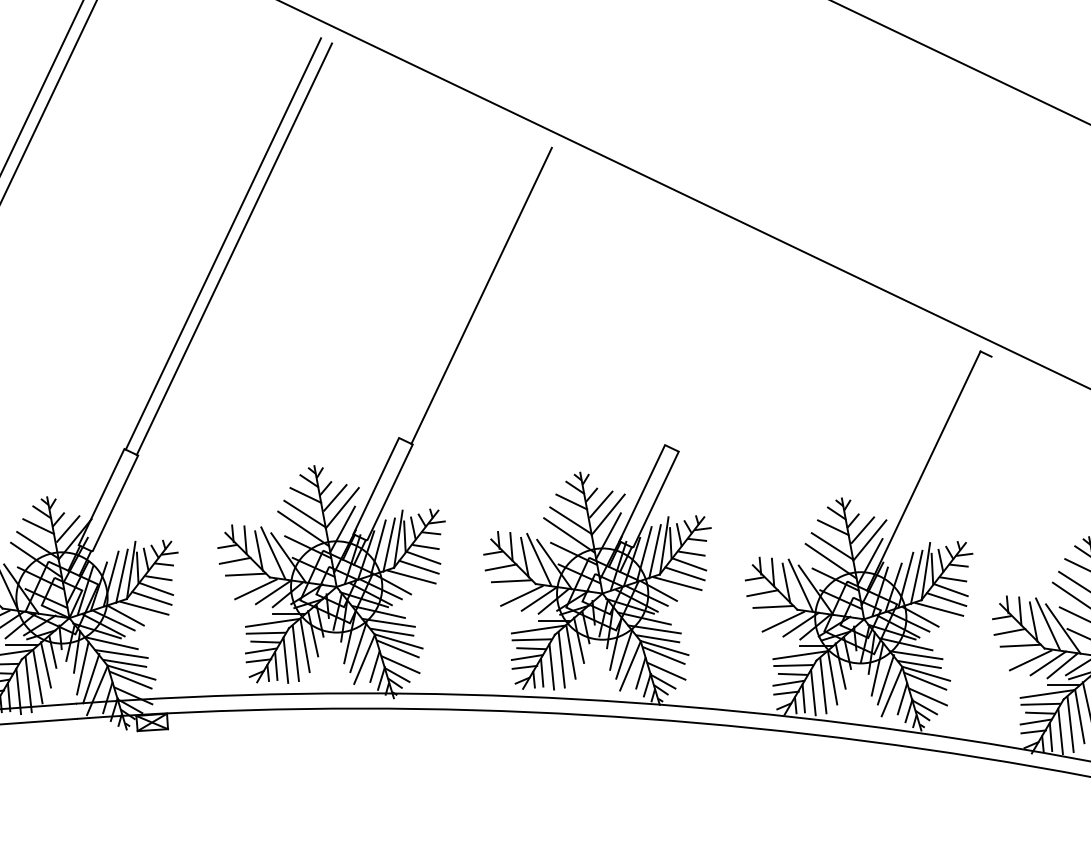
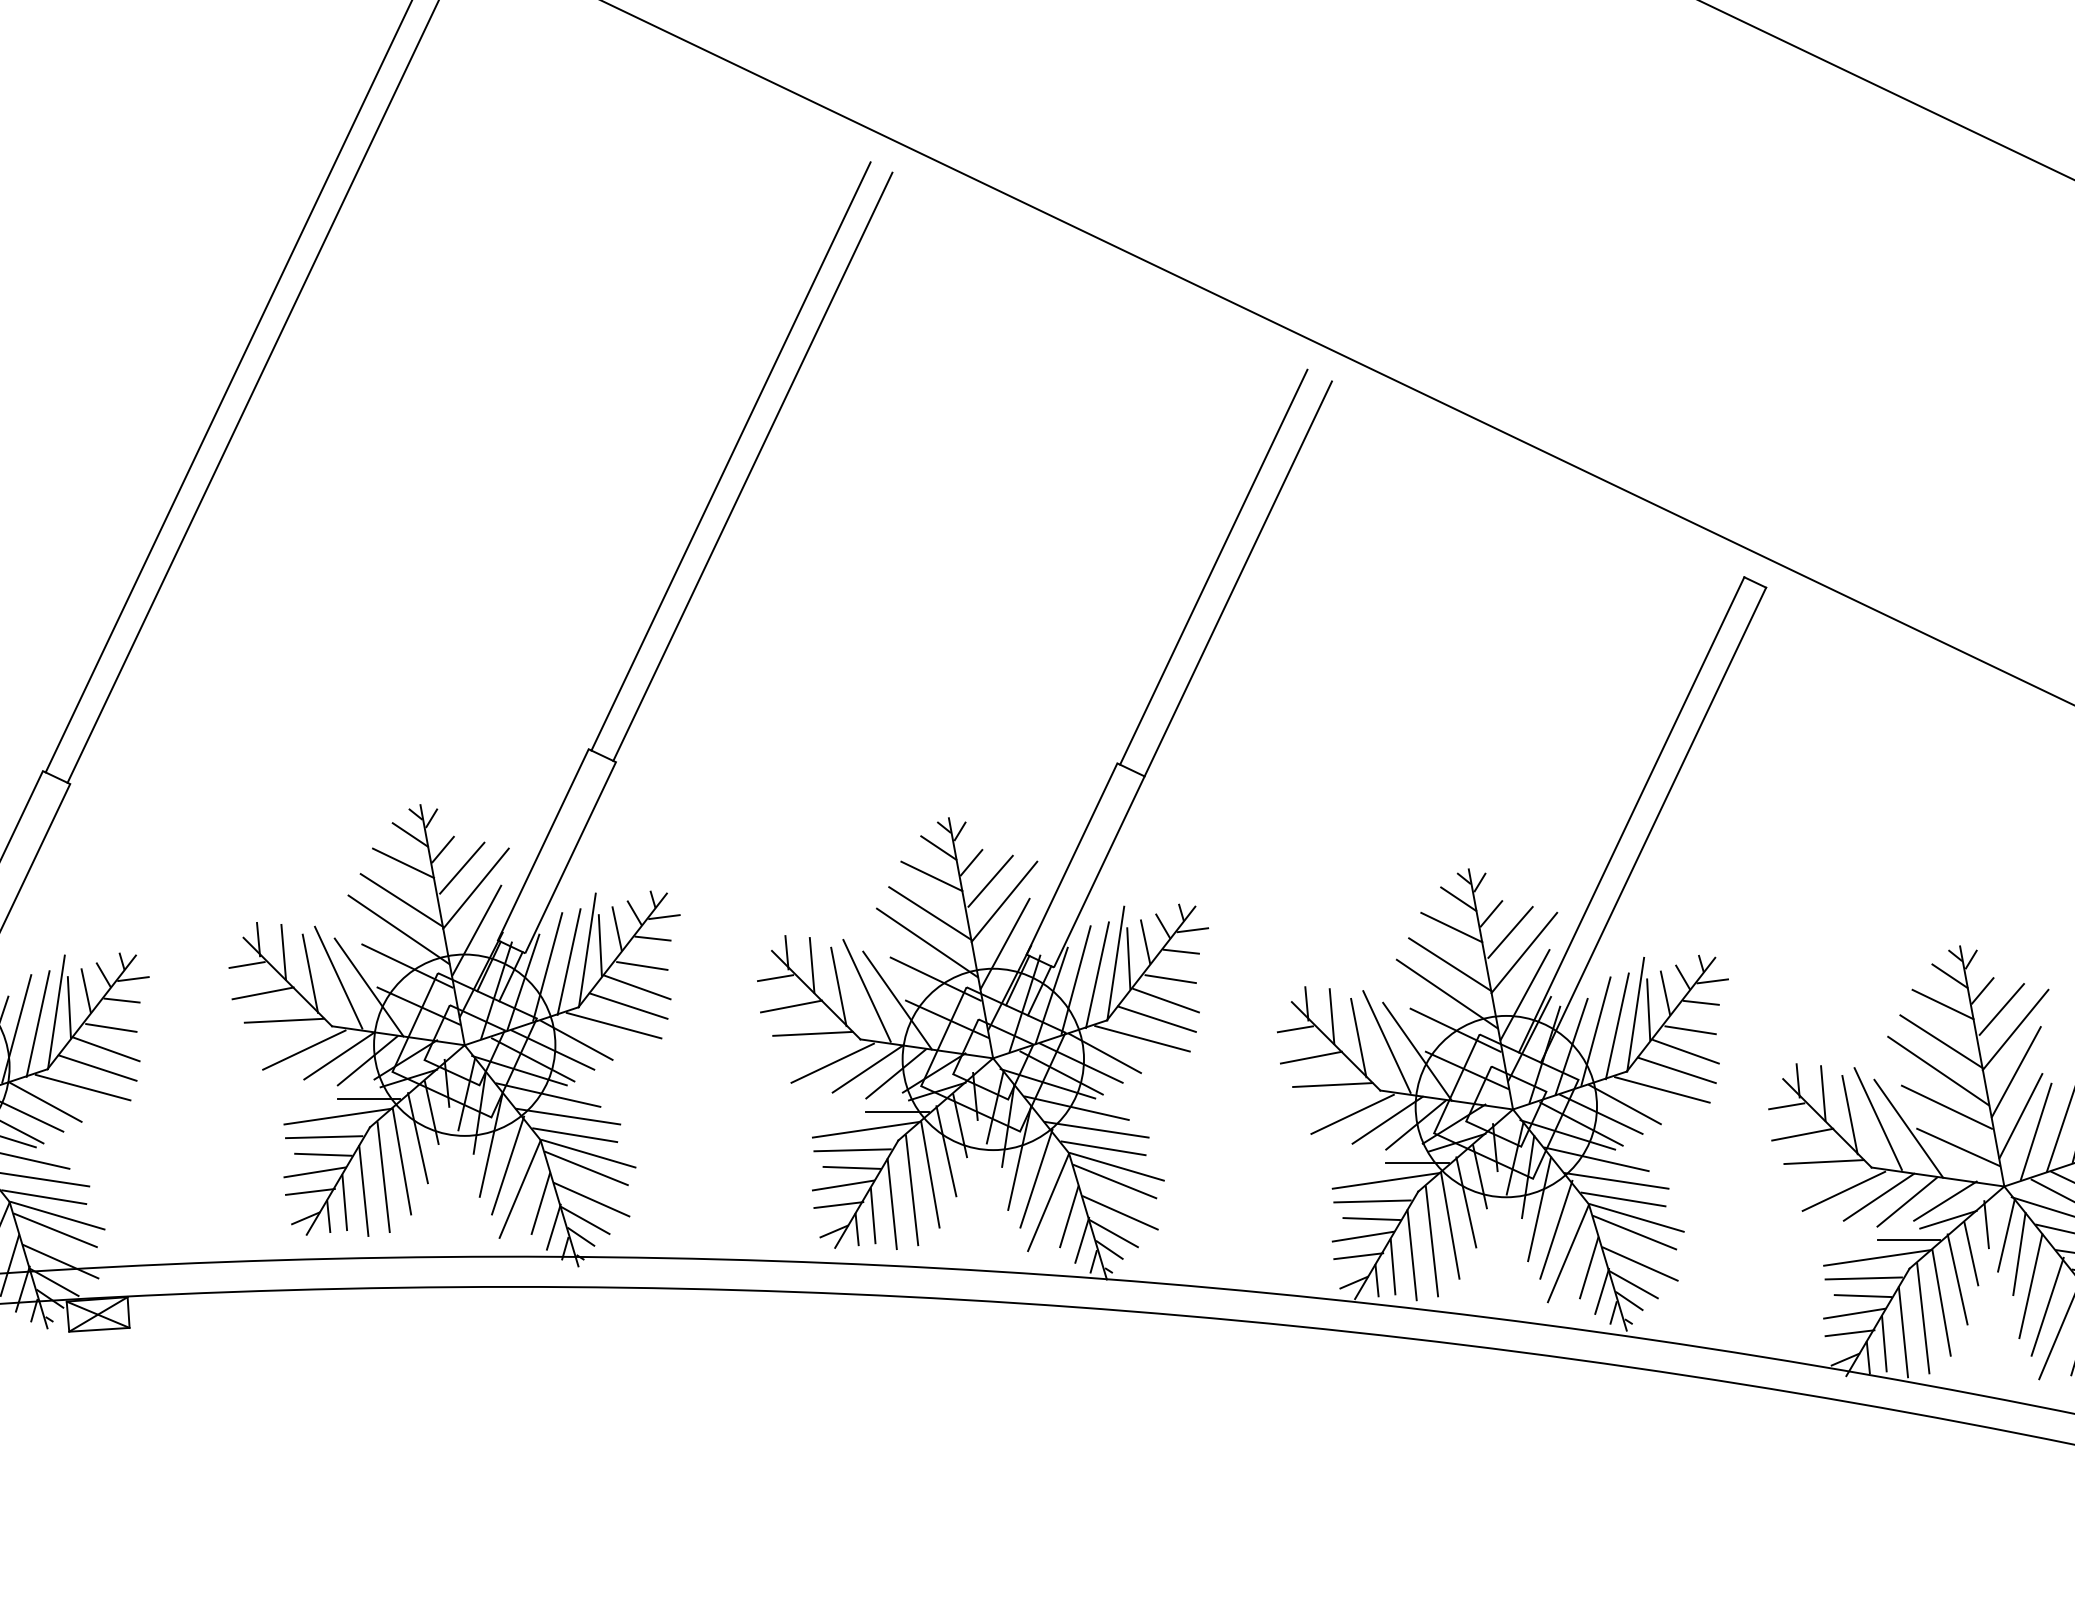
line: (470, 290) -> (730, 456), added
line: (713, 346) -> (1213, 567), added
line: (725, 351) -> (1237, 577), added
line: (934, 475) -> (1652, 823), added

